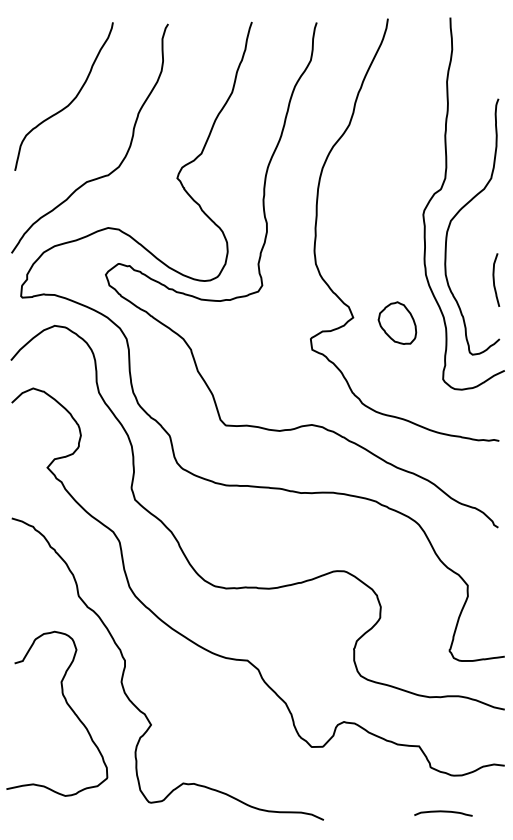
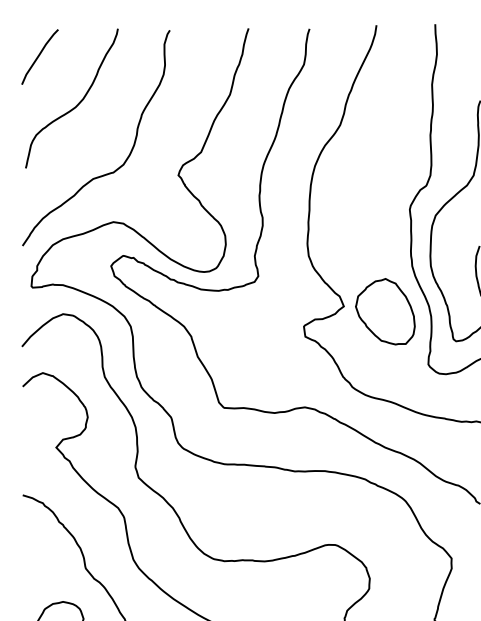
curve: (29, 52) -> (39, 57), added
part: (397, 322) -> (385, 311), size x1.67

